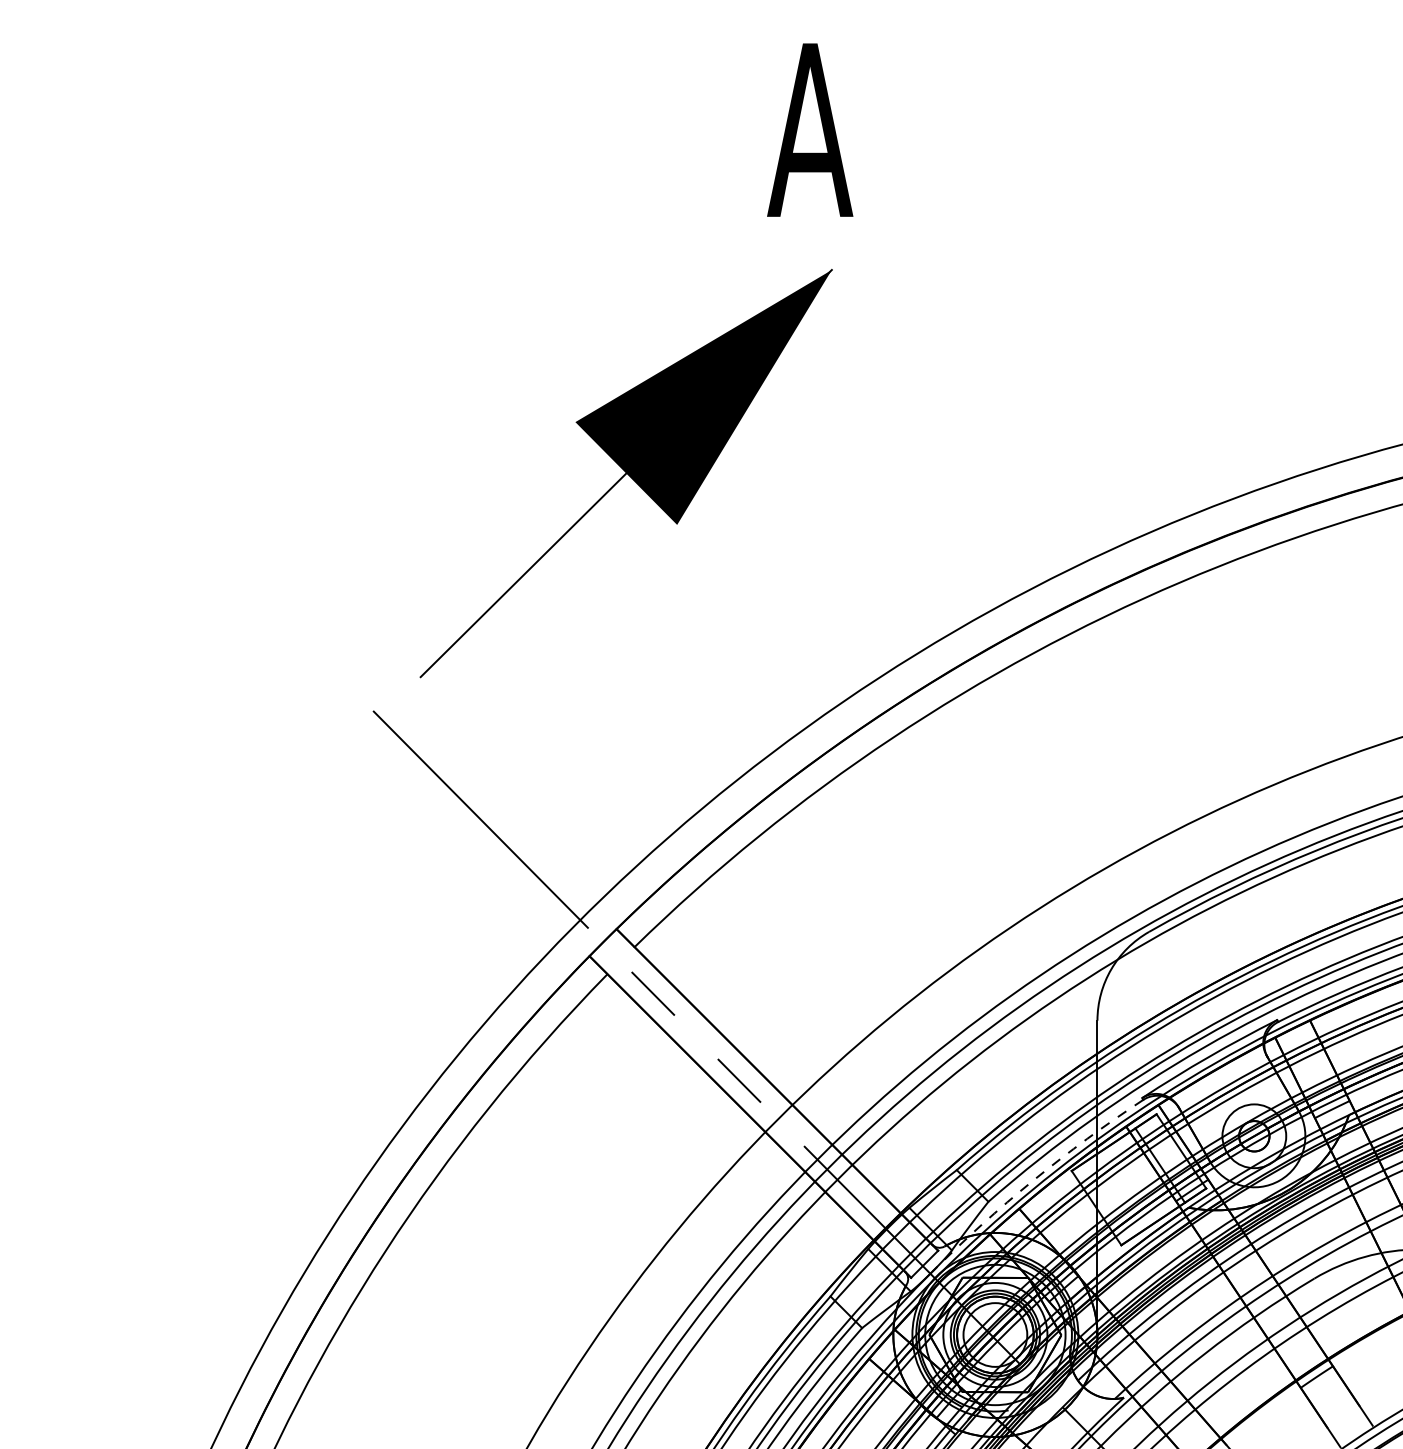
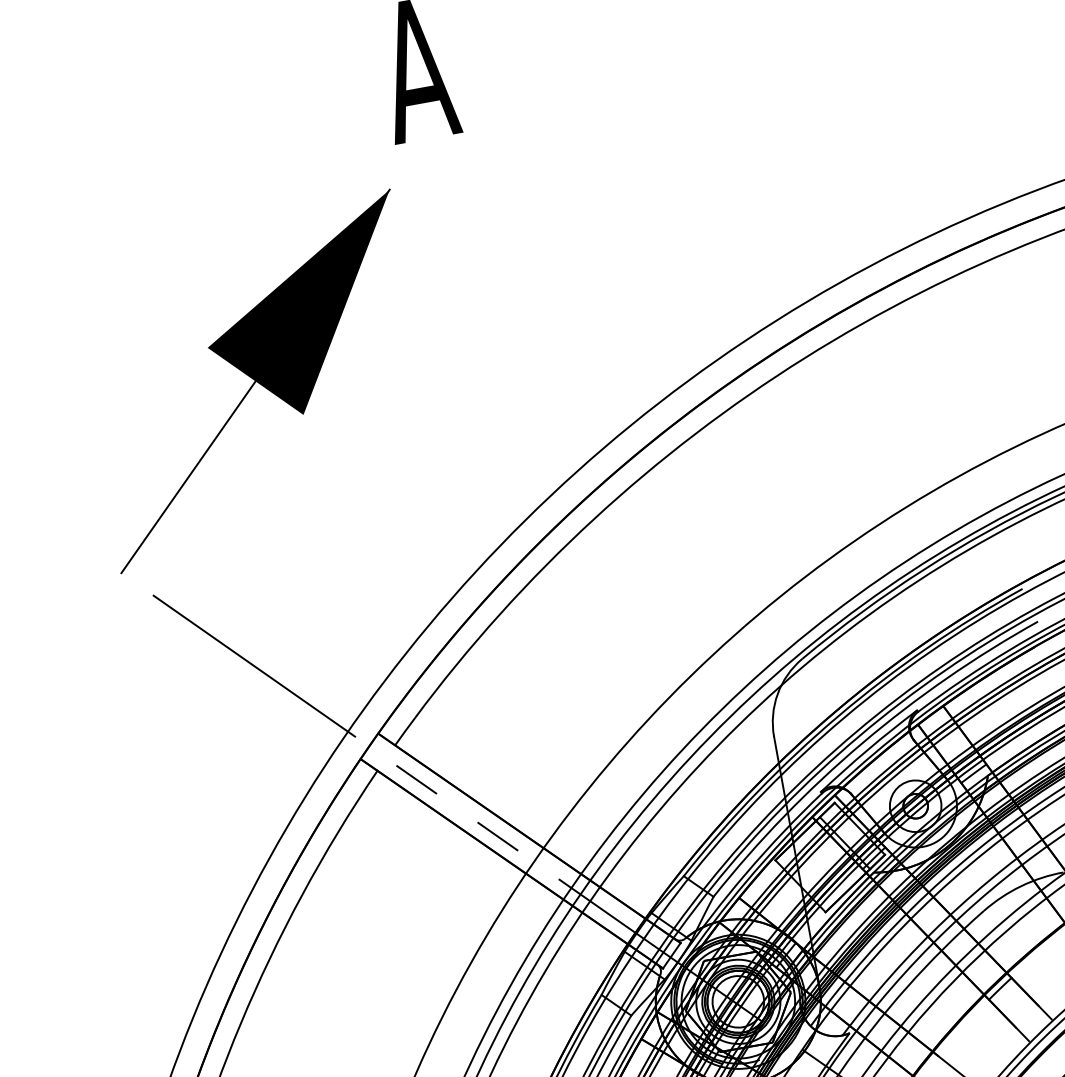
part: (625, 473) -> (254, 381), moved
arc: (1033, 1180) -> (746, 873), dashed -> solid

